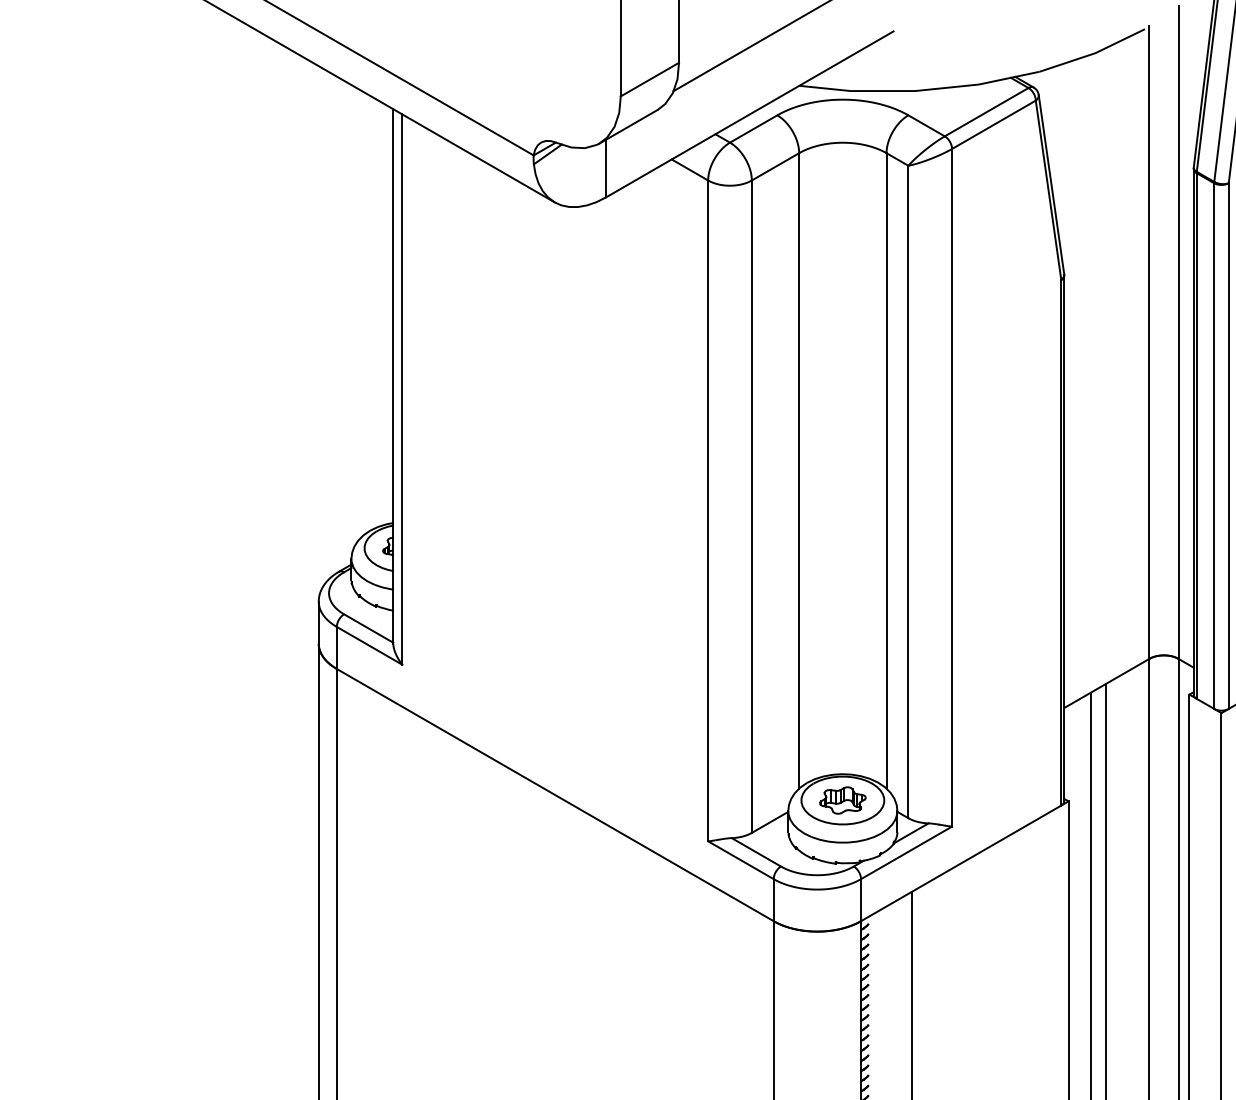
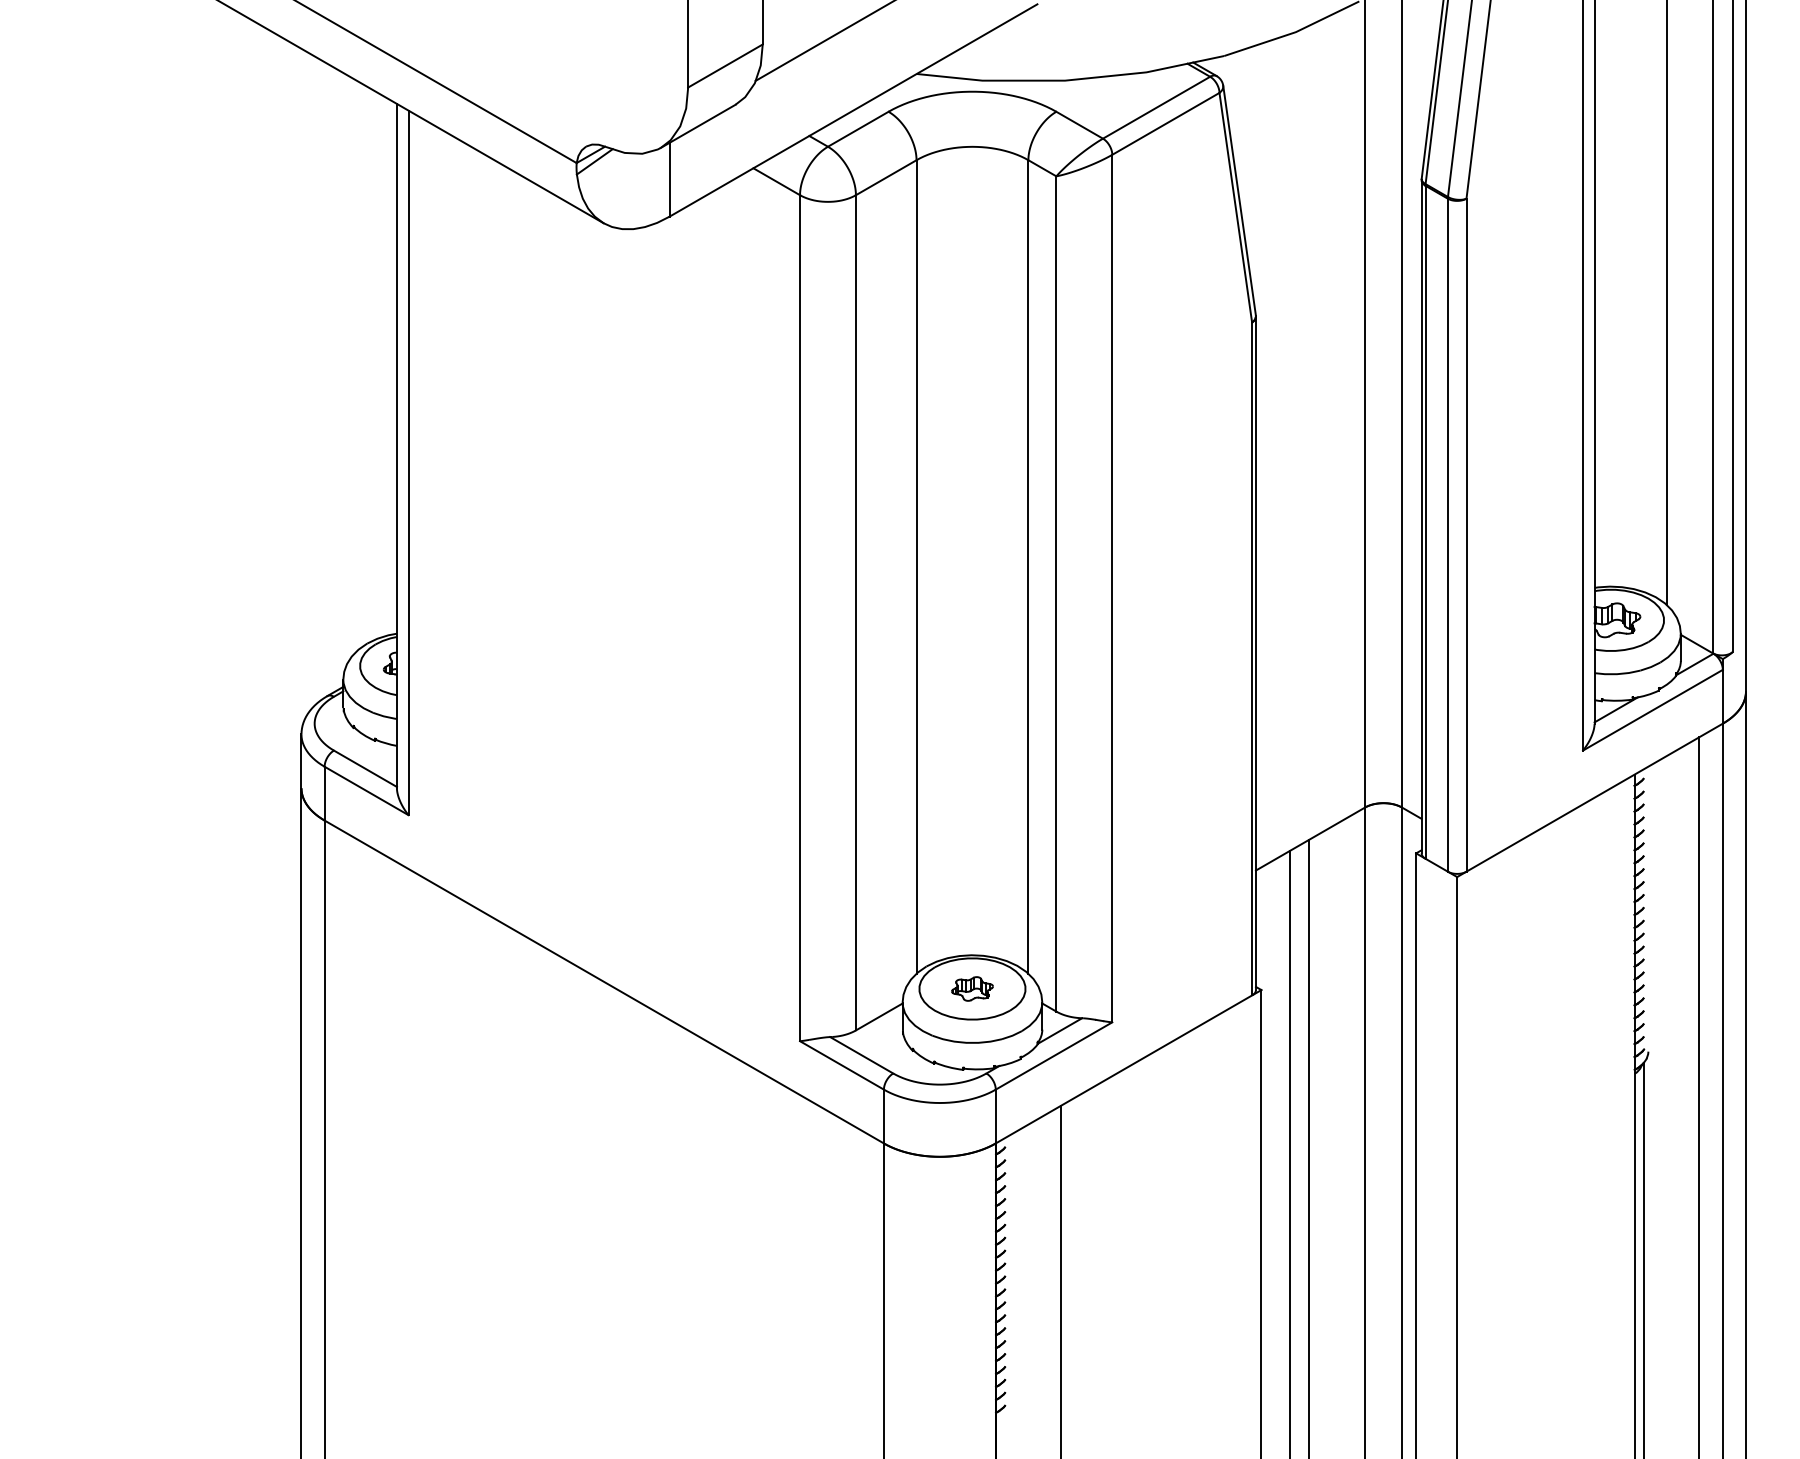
part: (842, 800) -> (972, 988), size x0.7

